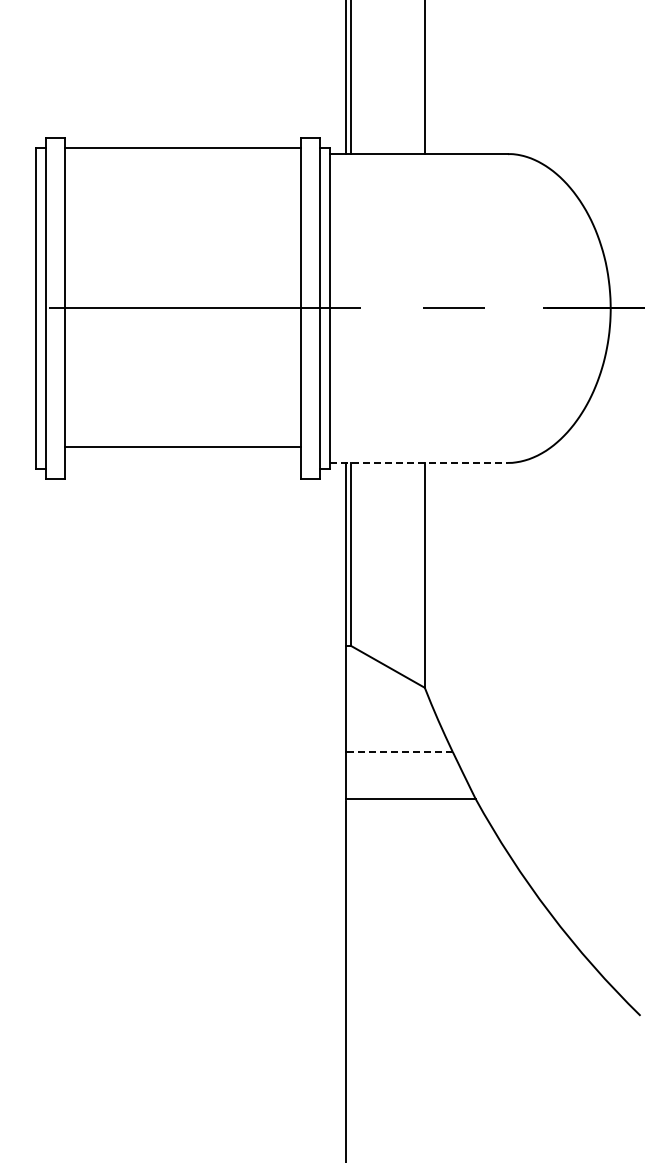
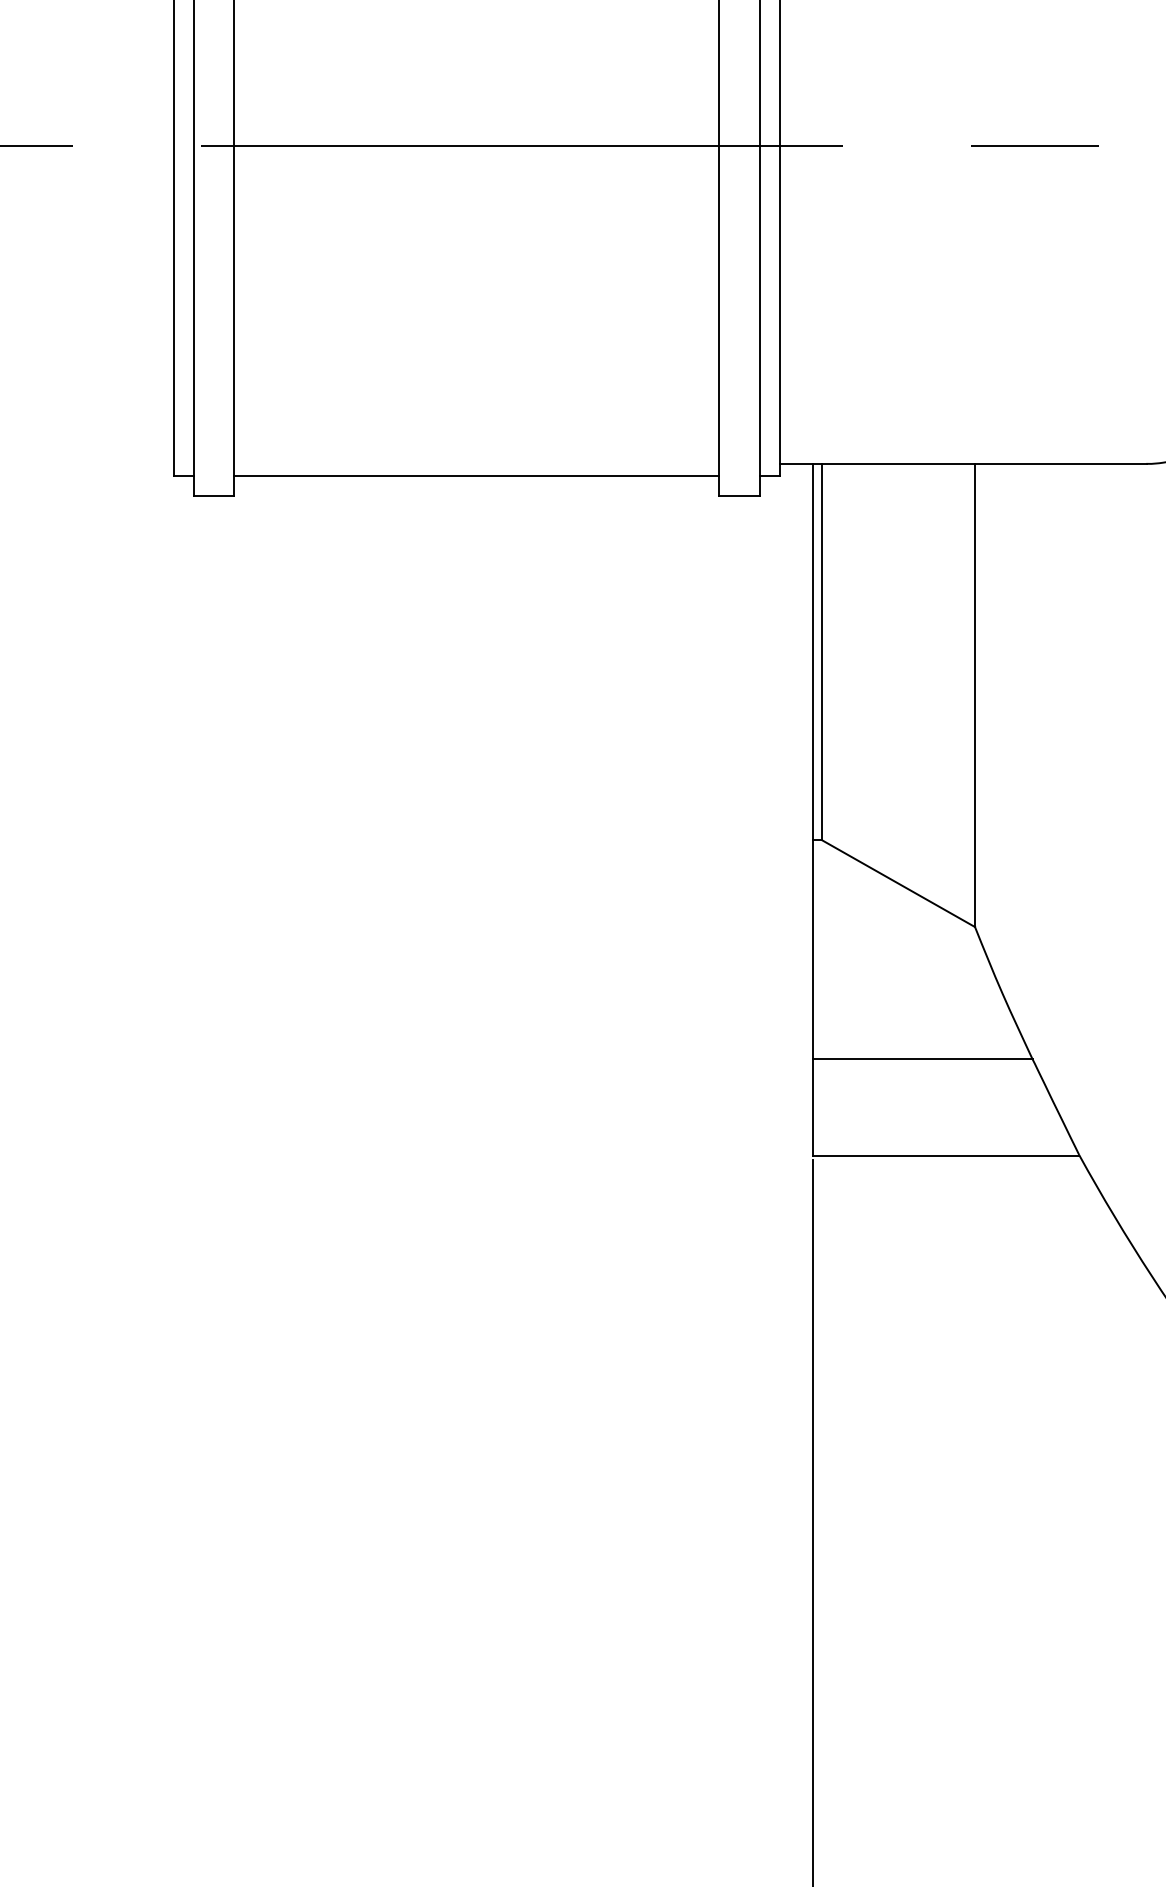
line: (182, 446) -> (475, 475), moved
line: (419, 462) -> (964, 462), dashed -> solid
line: (399, 752) -> (922, 1060), dashed -> solid

